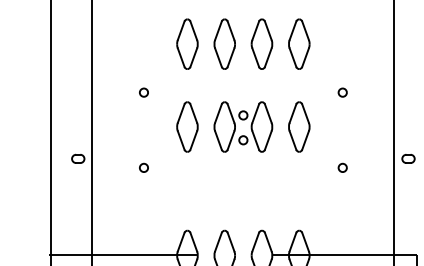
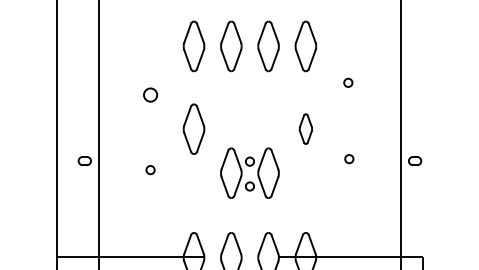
circle: (143, 92) -> (150, 94), size x1.6
circle: (342, 92) -> (348, 82), moved
part: (242, 126) -> (249, 172), moved
part: (298, 126) -> (305, 128), size x0.6
circle: (342, 168) -> (349, 159), moved

